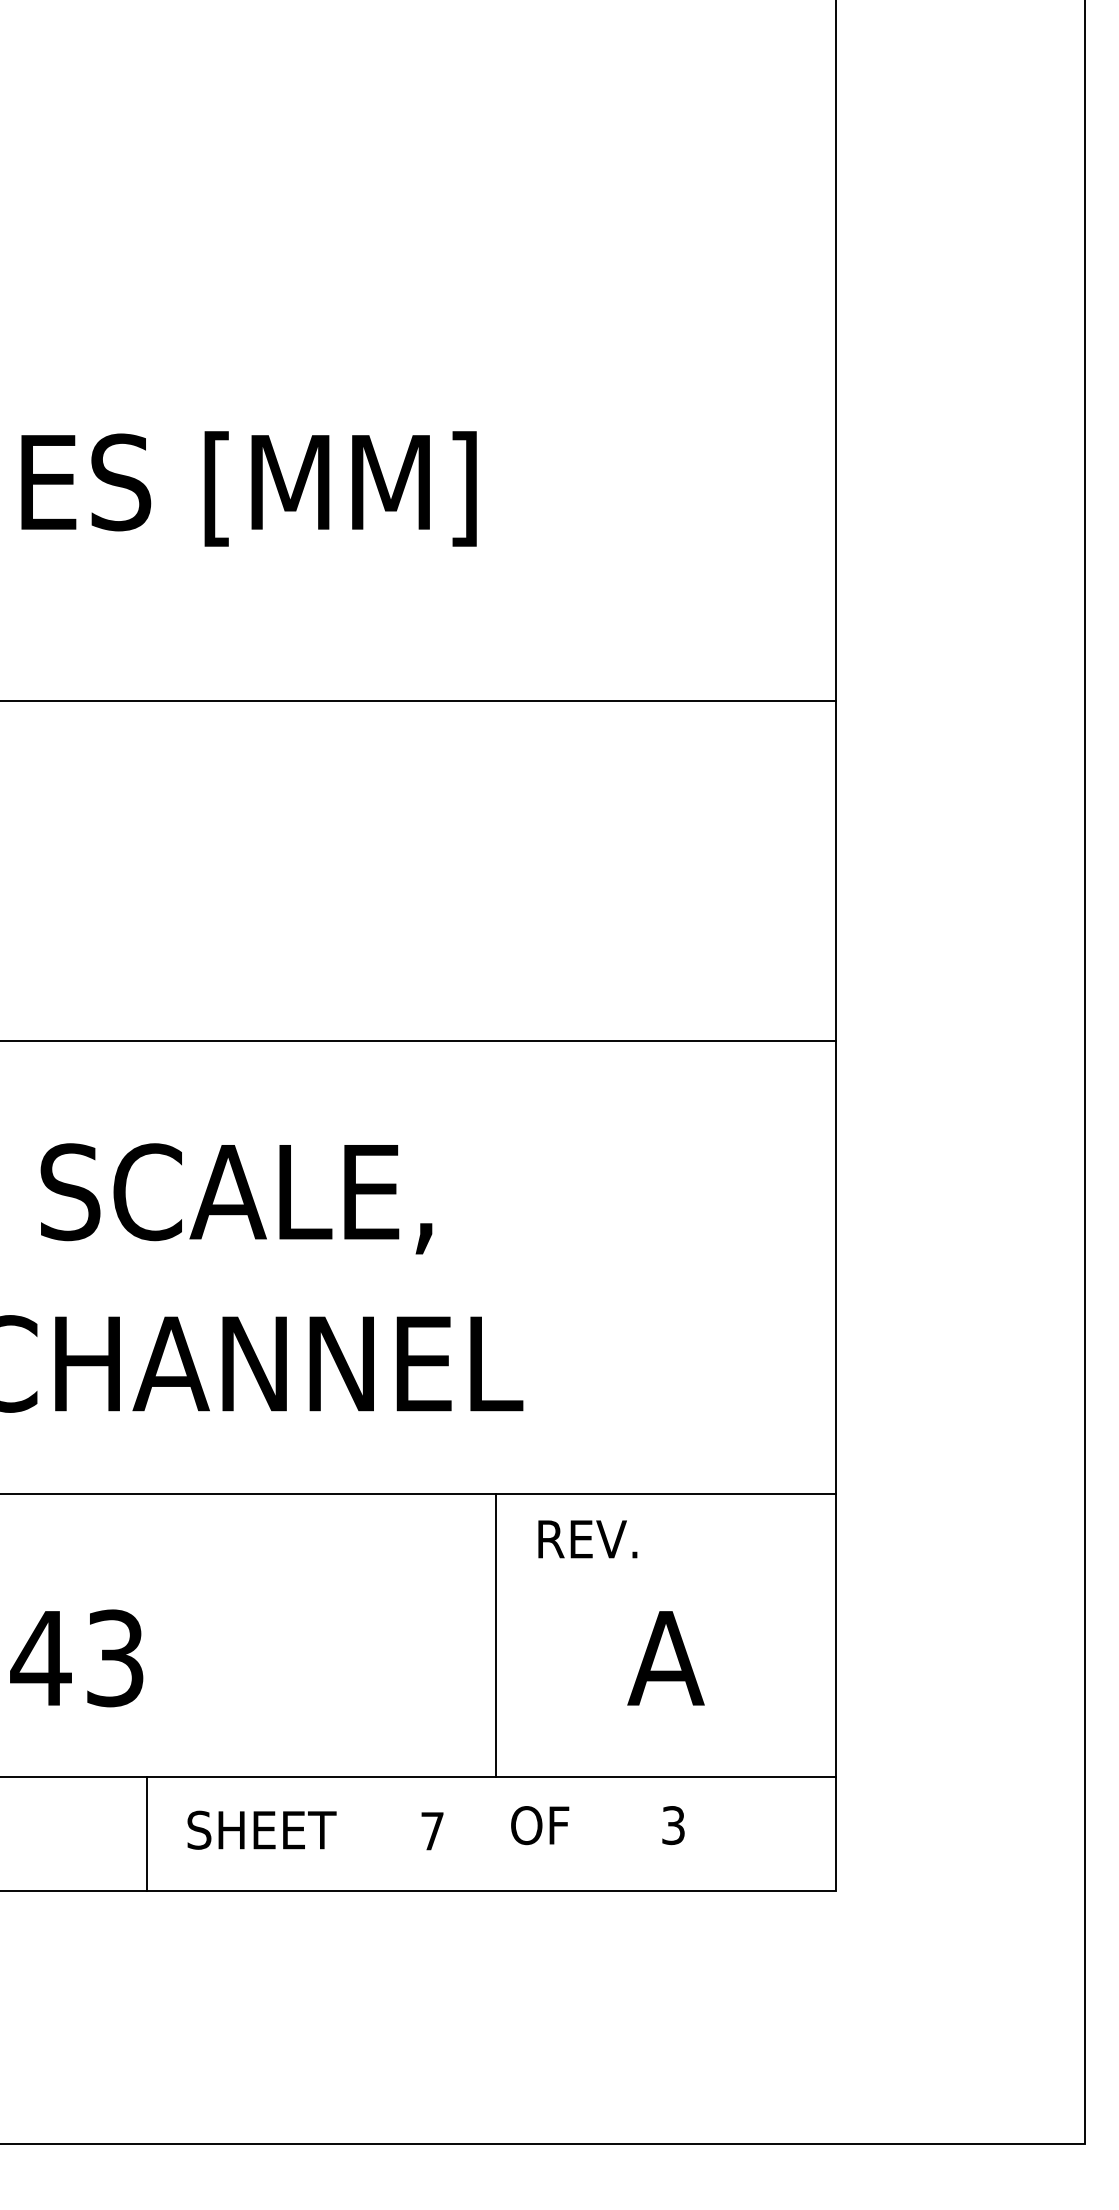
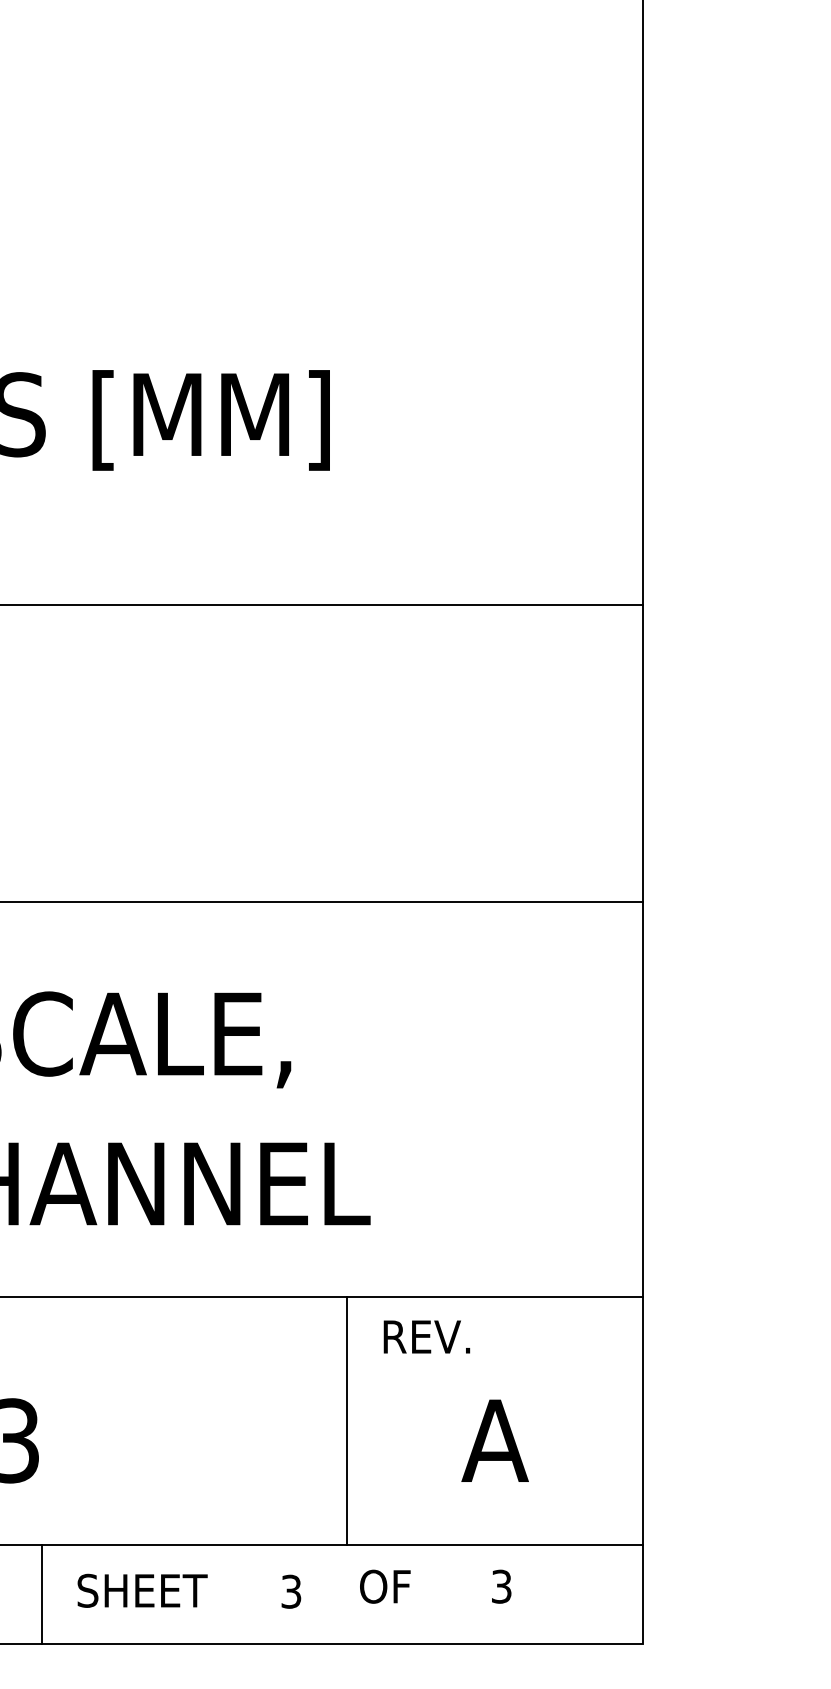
text: (432, 1830) -> (291, 1591), 7 -> 3

